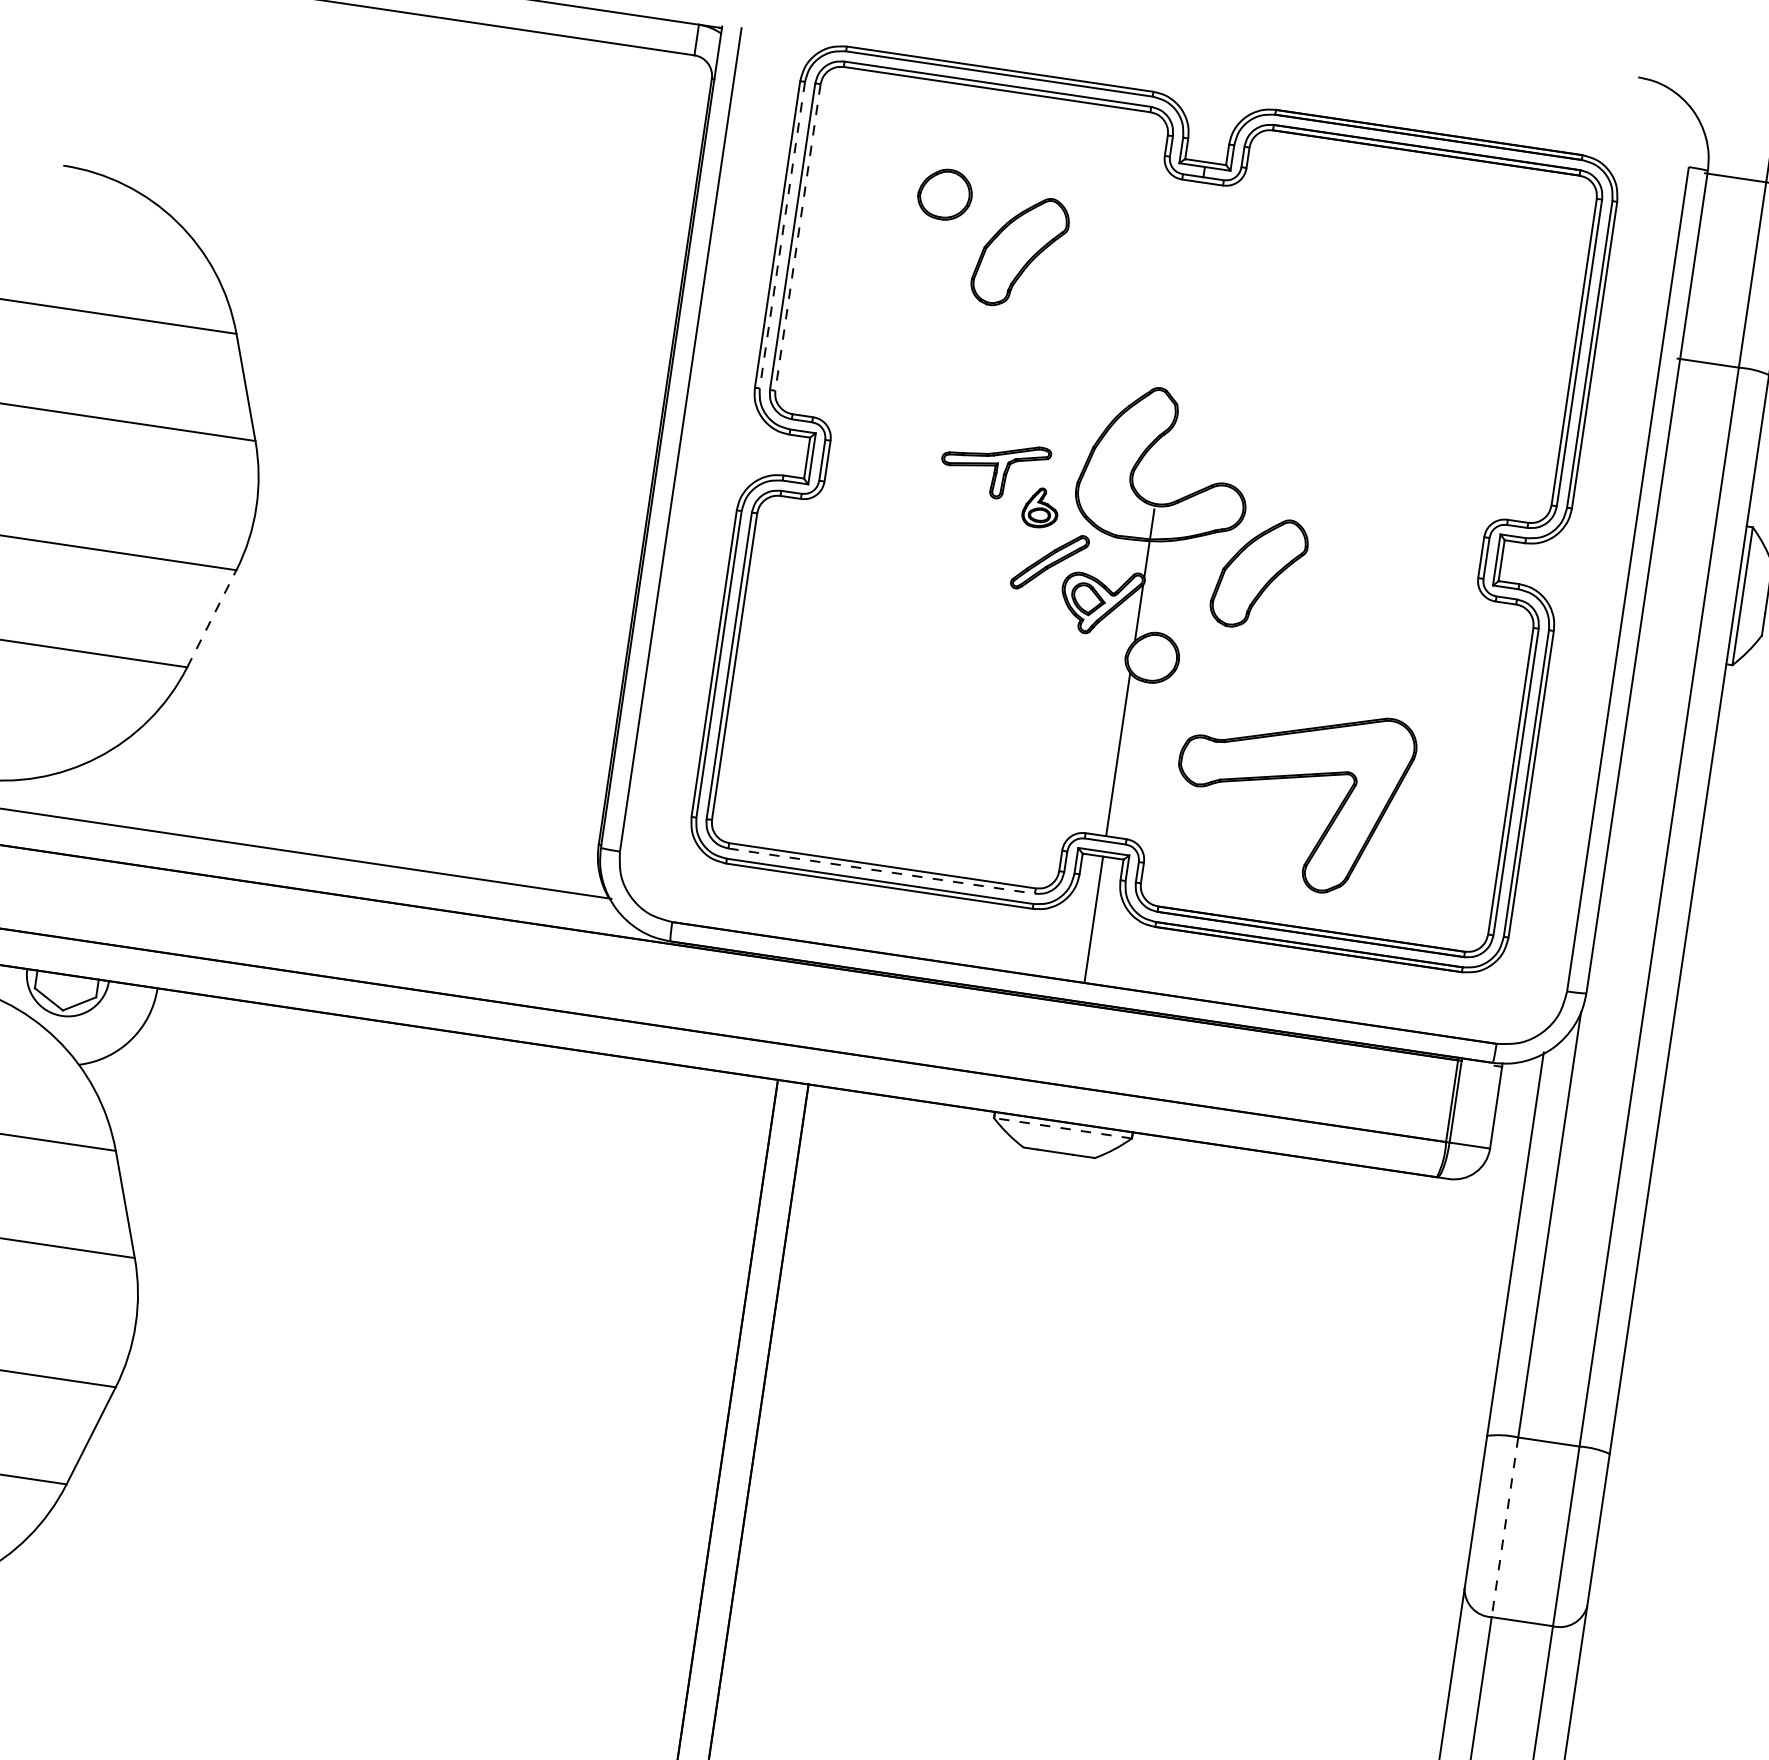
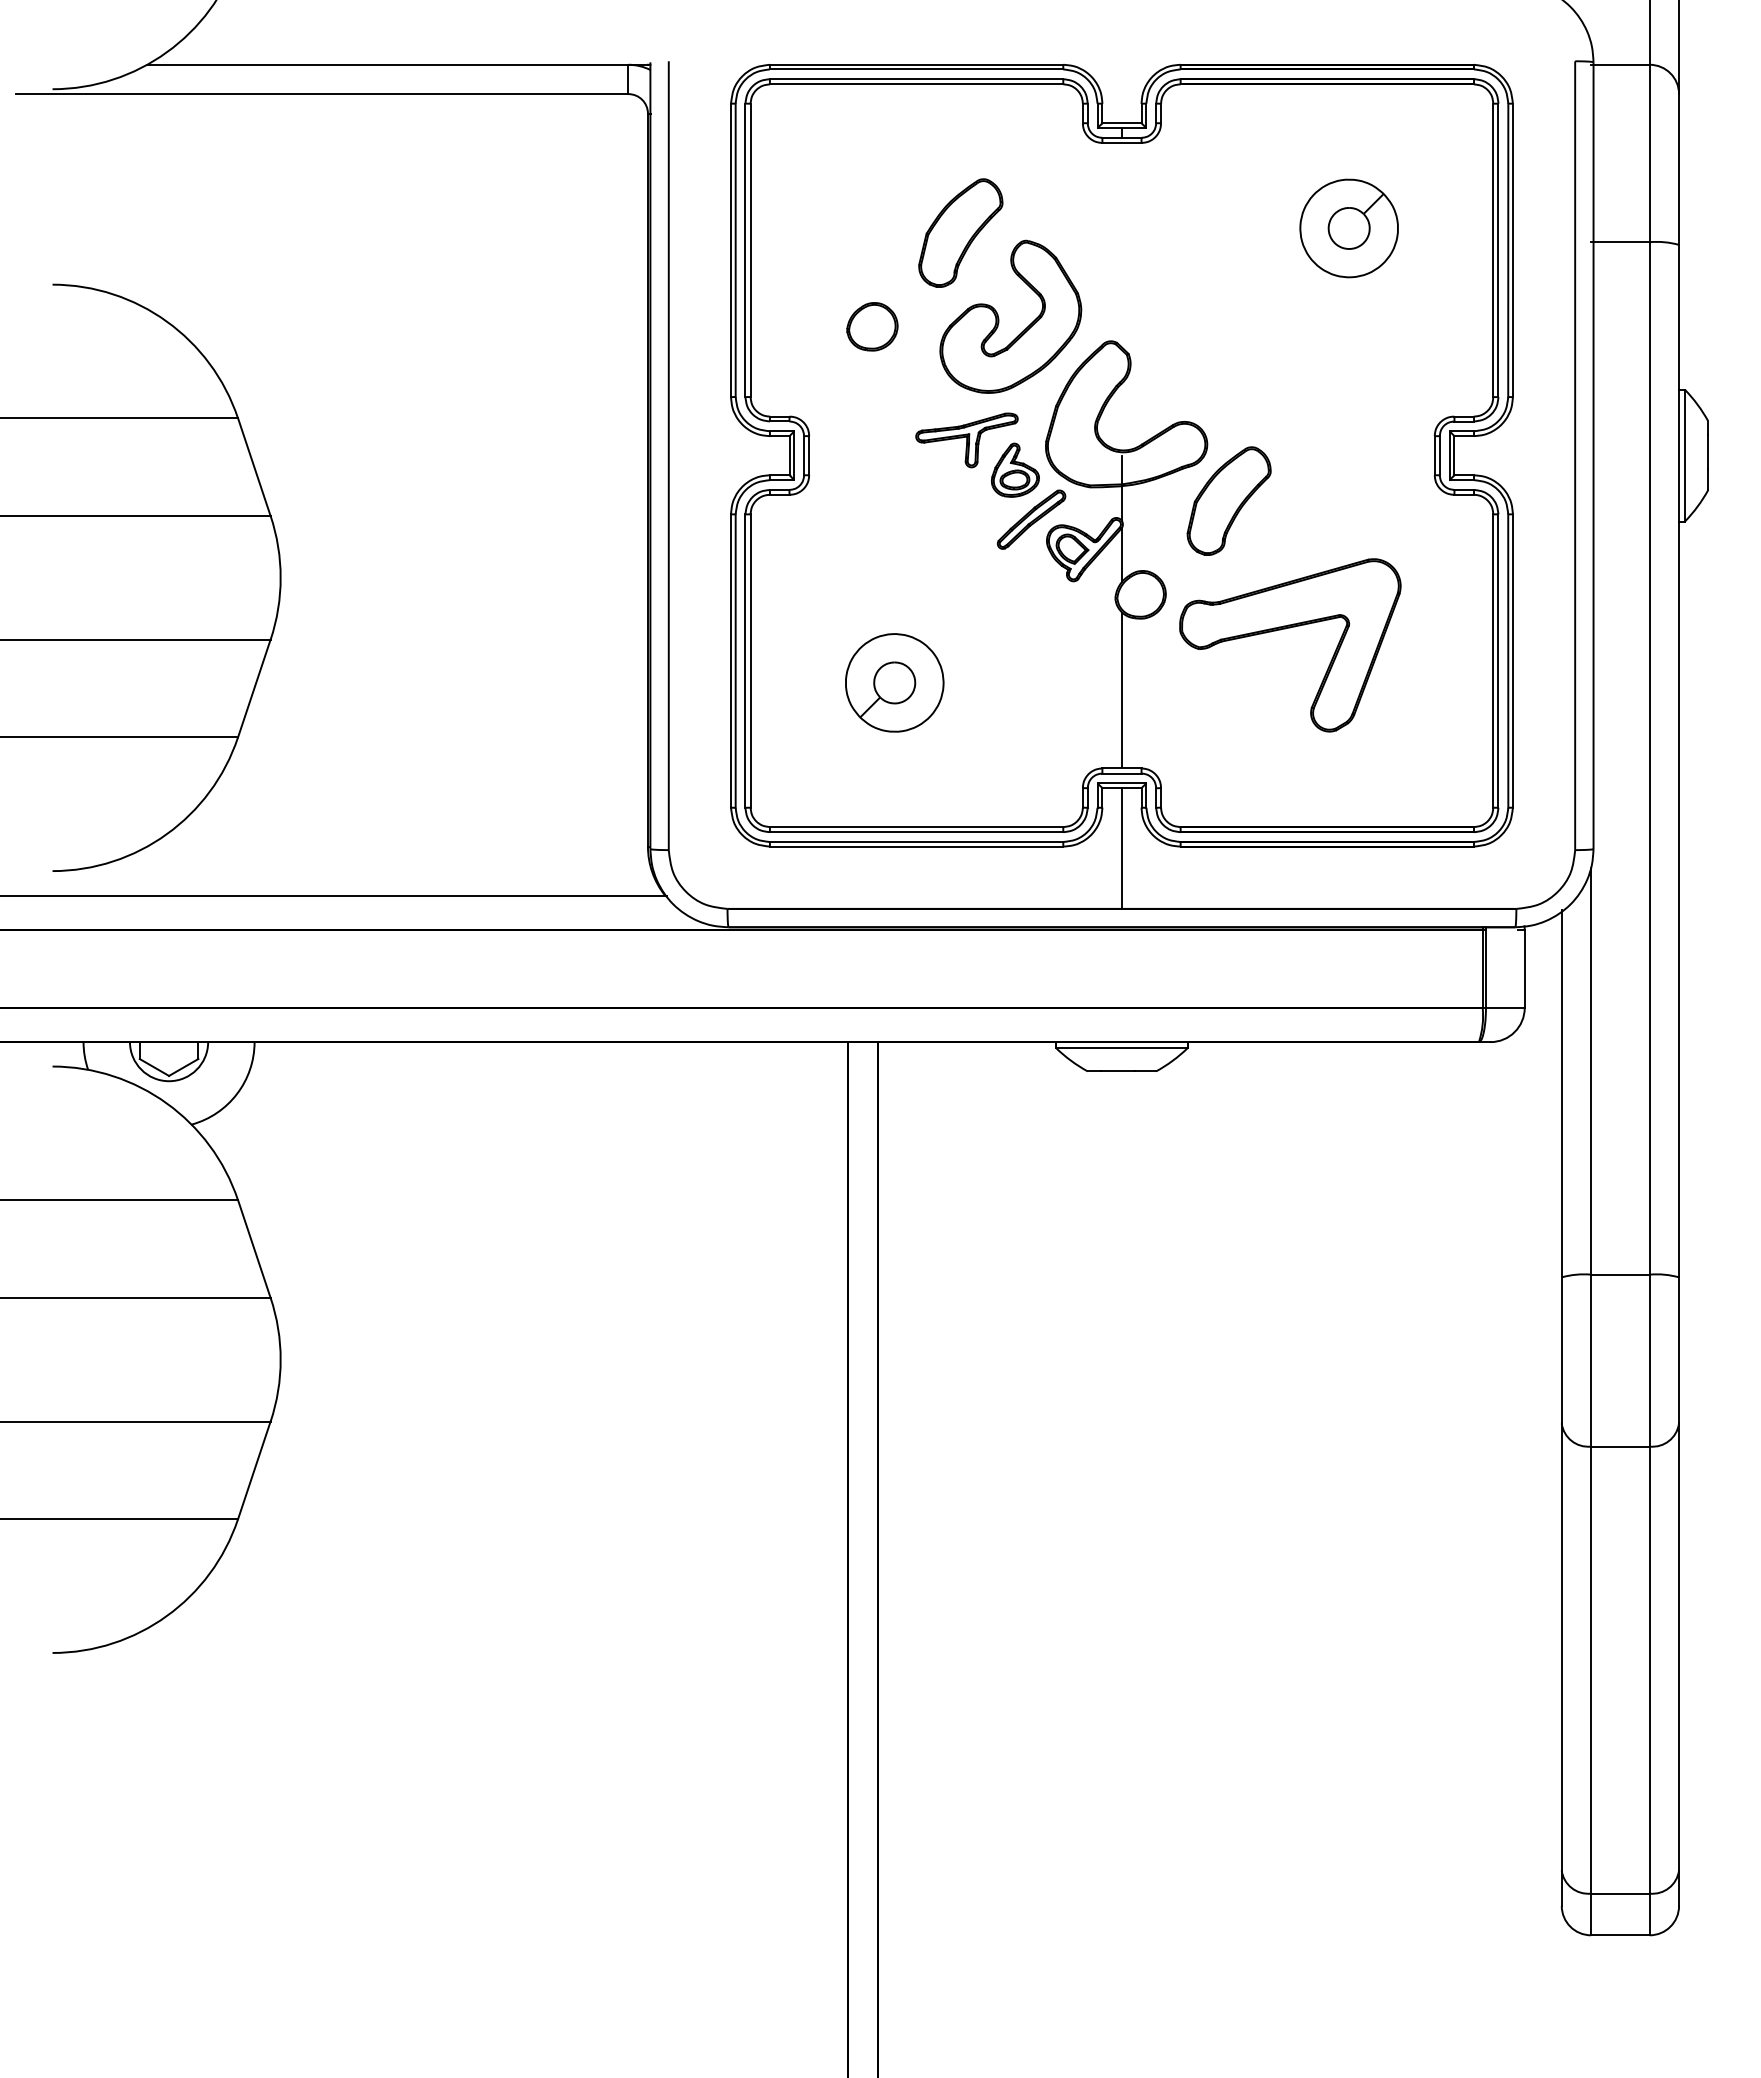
part: (945, 194) -> (872, 326), moved
line: (782, 235) -> (735, 250), dashed -> solid
line: (797, 237) -> (750, 250), dashed -> solid
part: (1426, 306) -> (1348, 228), added
part: (1047, 347) -> (999, 318), added
part: (1041, 507) -> (1015, 469), size x1.43
line: (212, 618) -> (254, 688), dashed -> solid
part: (881, 711) -> (894, 682), added
part: (1289, 778) -> (1285, 629), moved
line: (881, 871) -> (916, 832), dashed -> solid
line: (1062, 1127) -> (1121, 1047), dashed -> solid
line: (1505, 1527) -> (1591, 1360), dashed -> solid

